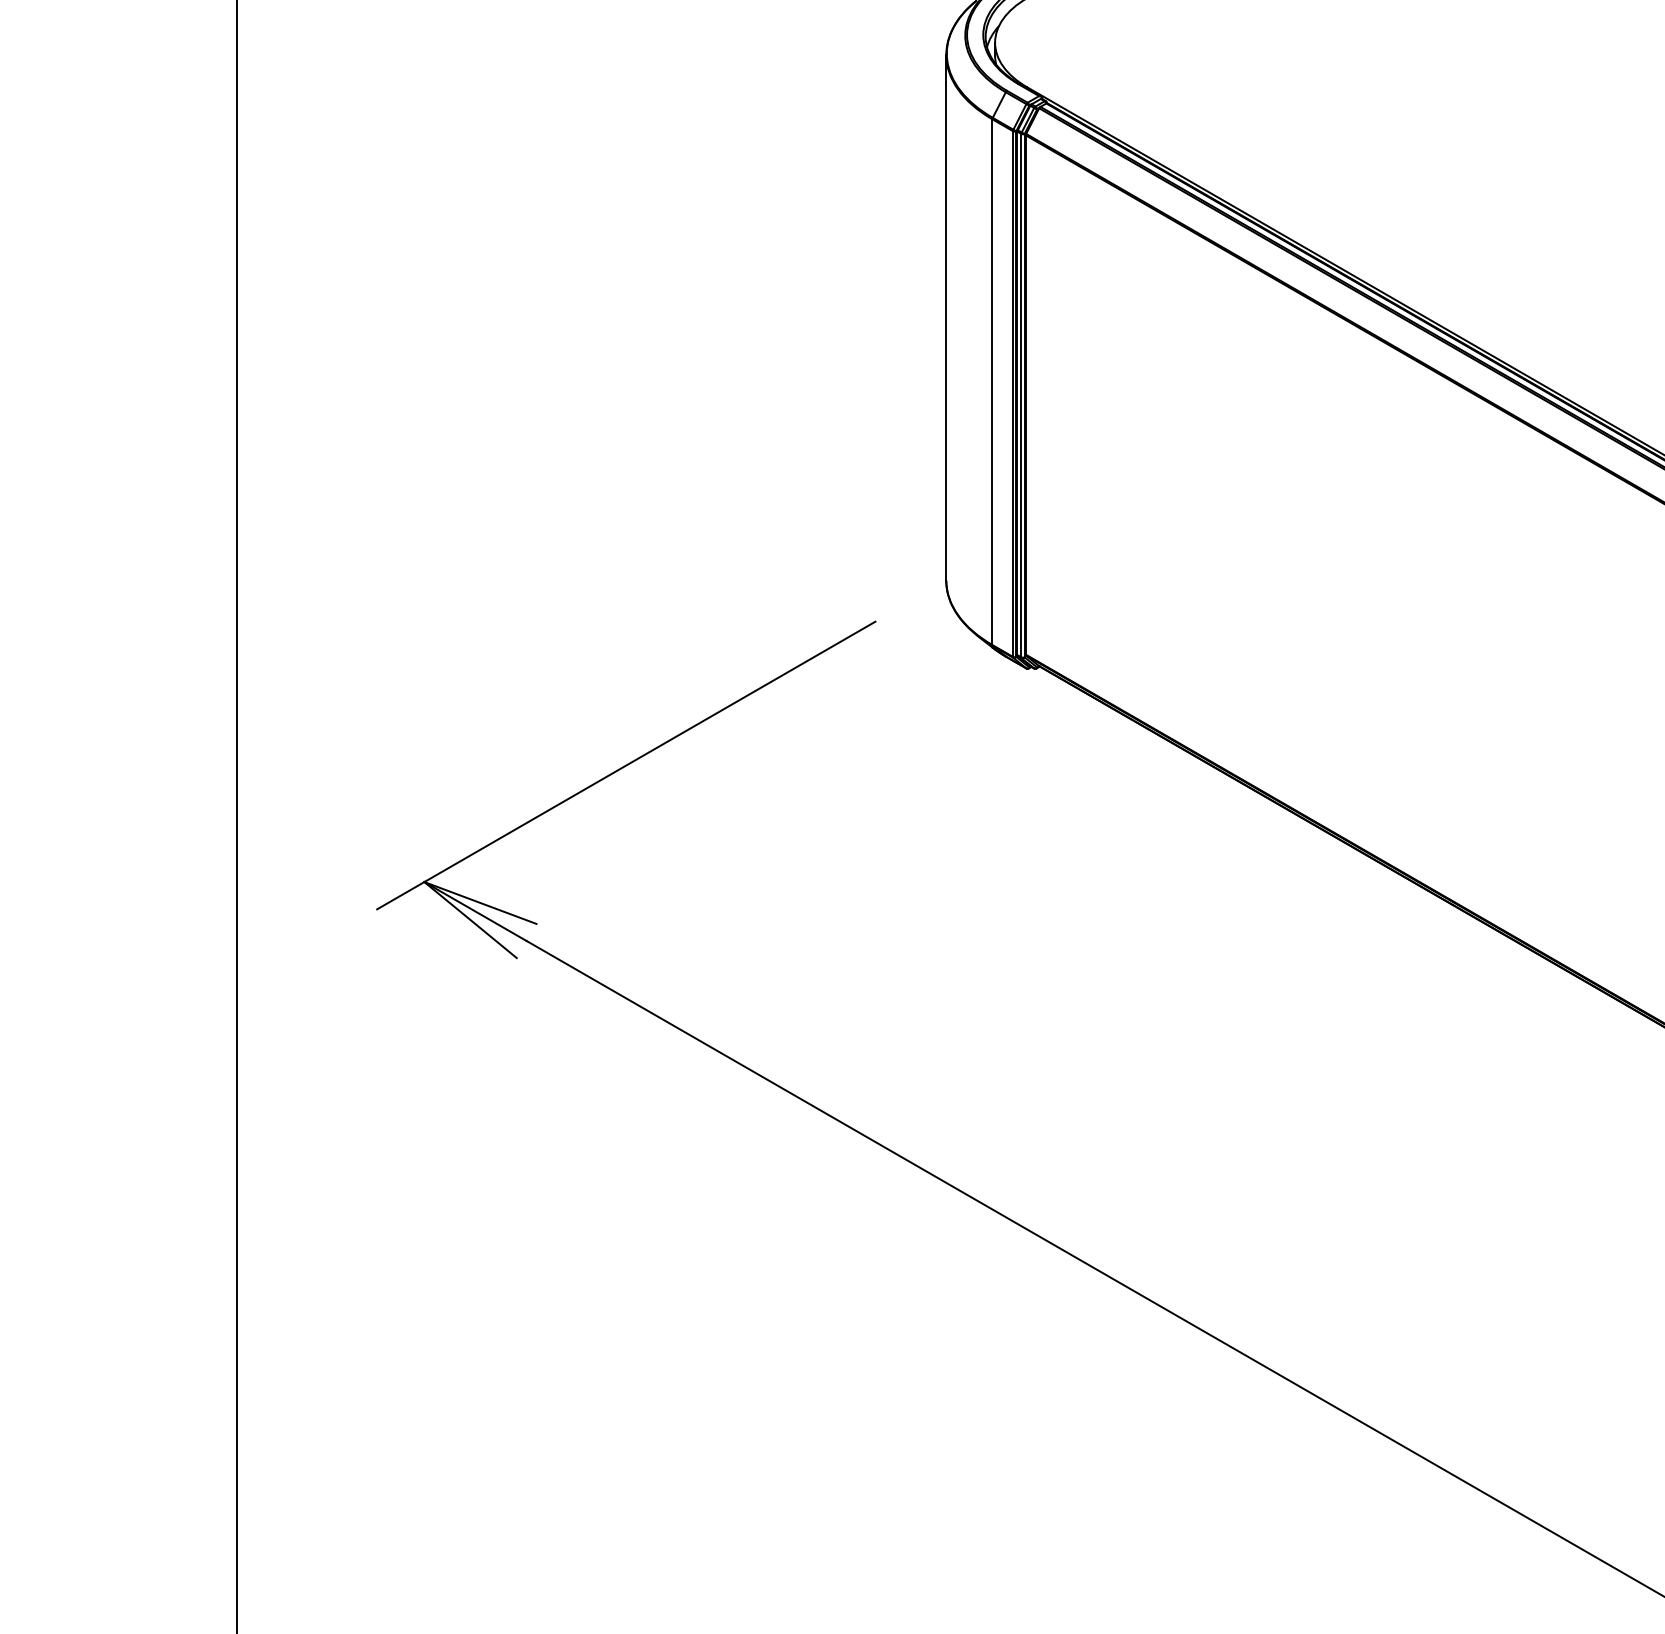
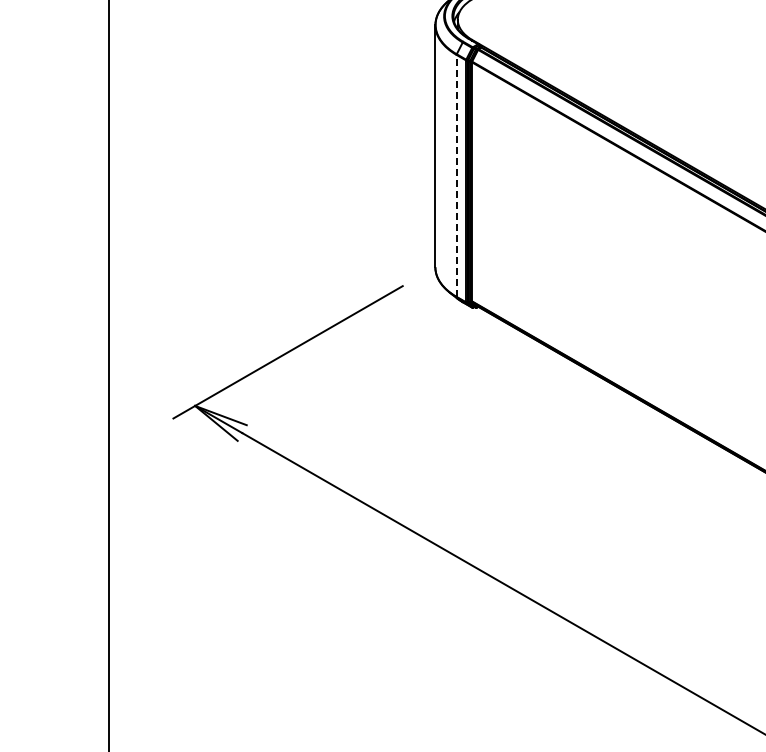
line: (992, 381) -> (456, 175), solid -> dashed

